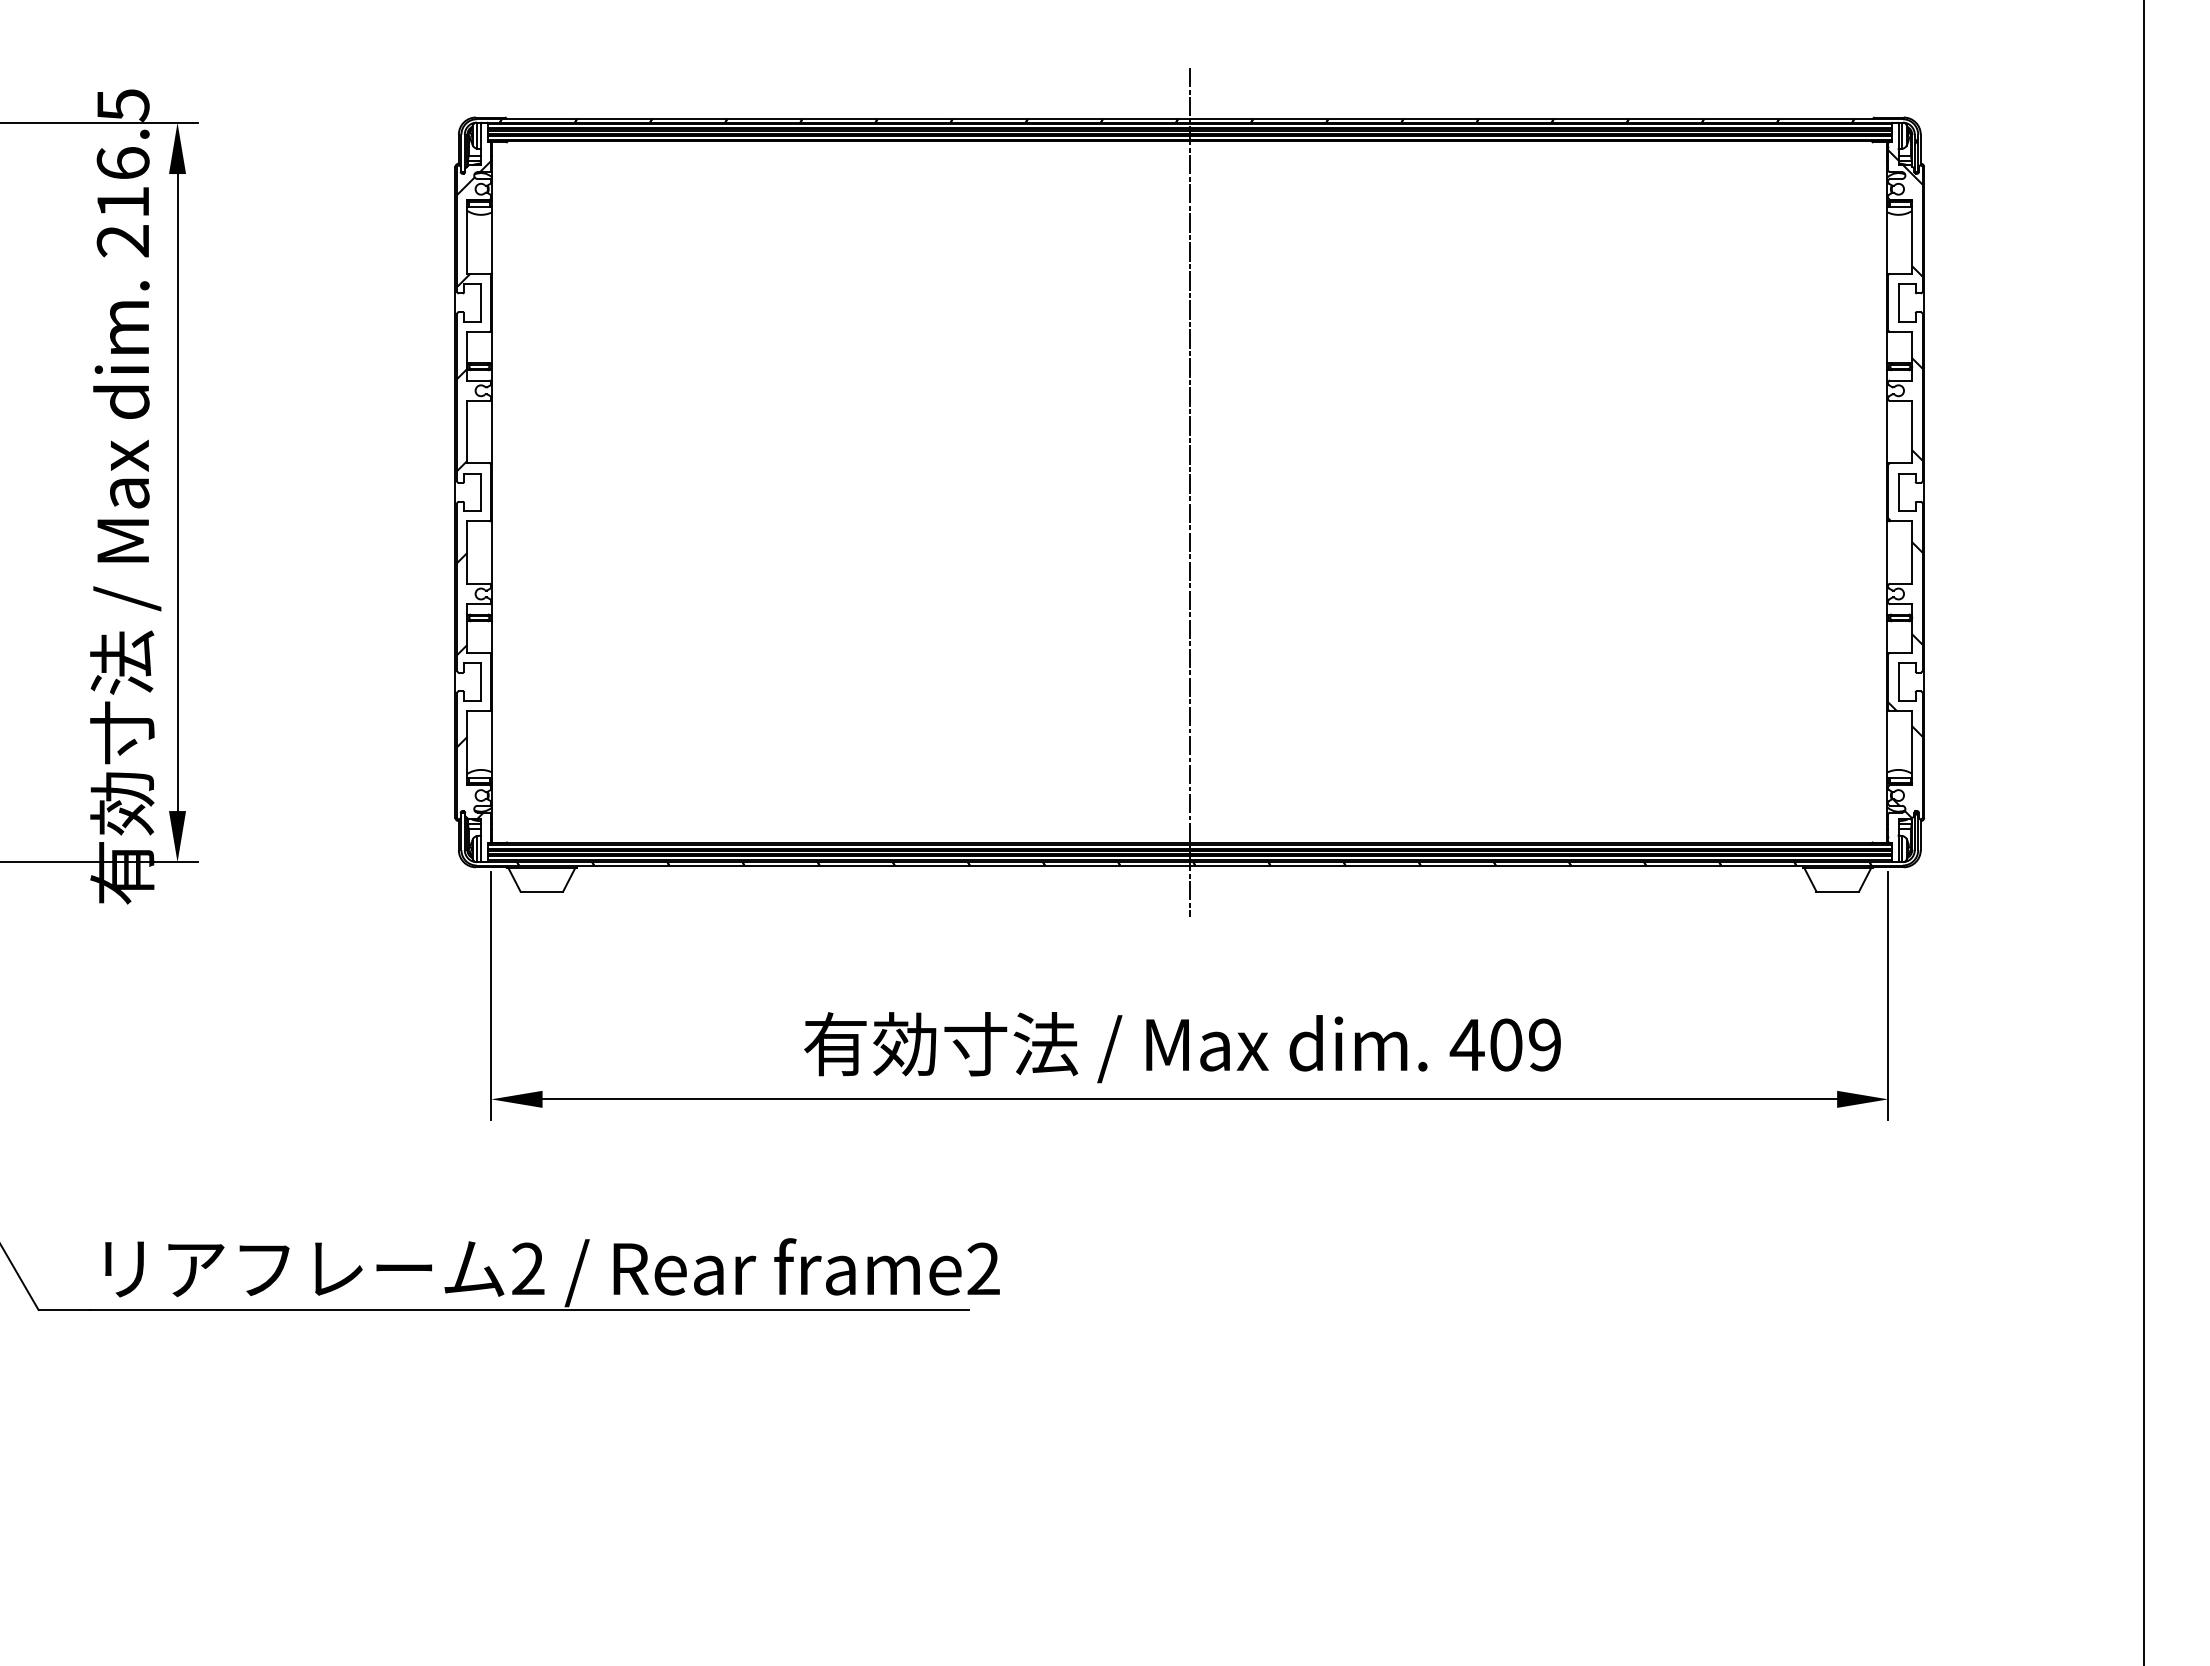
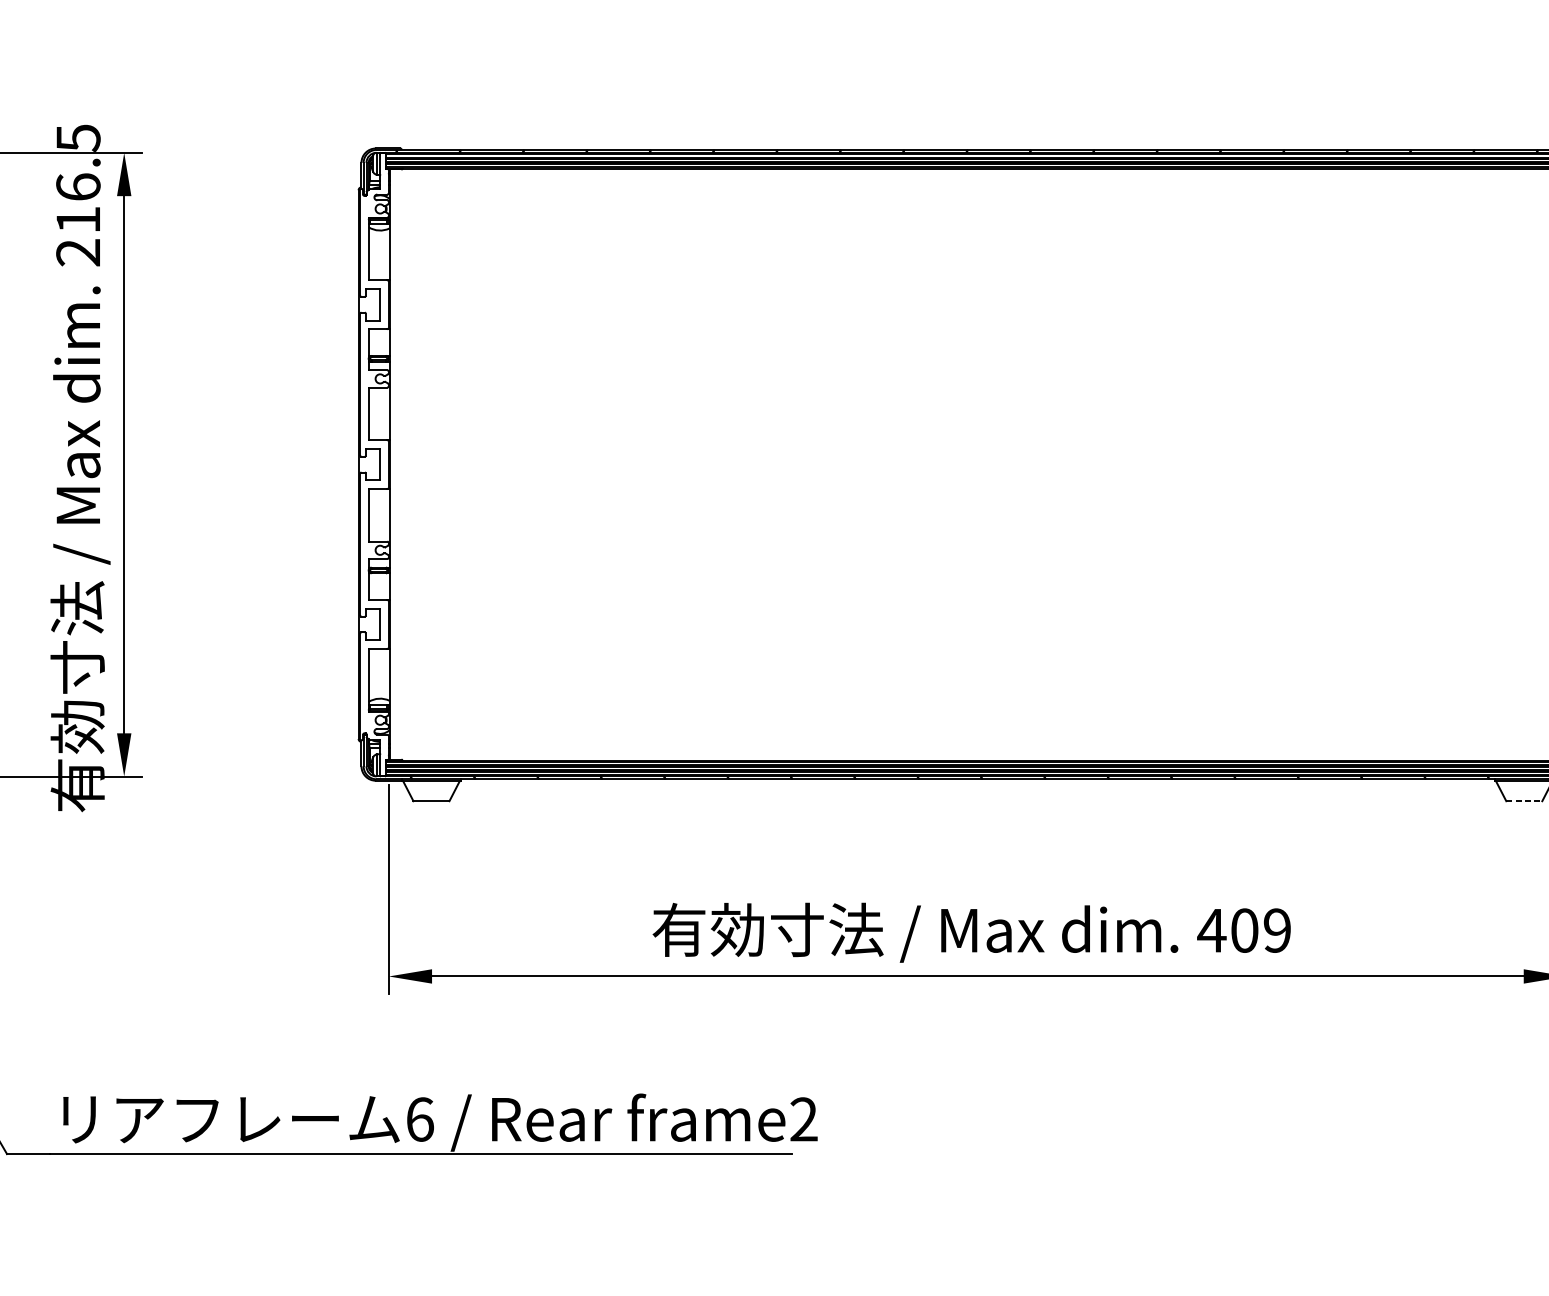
hatch: (474, 489) -> (374, 462), removed
line: (1189, 492) -> (977, 464), removed
line: (1838, 891) -> (1524, 801), solid -> dashed
text: (528, 1268) -> (420, 1119), 2 -> 6

